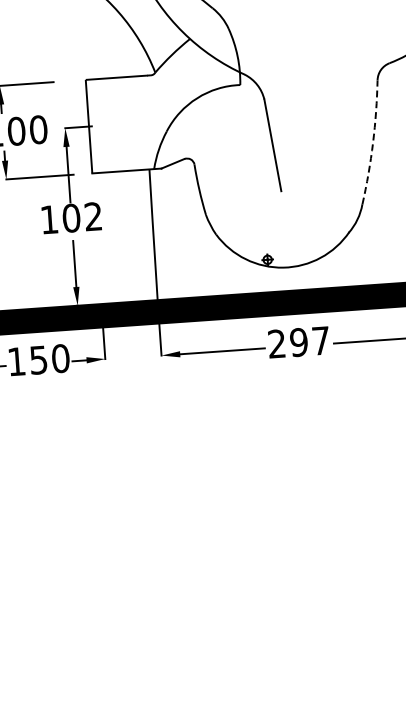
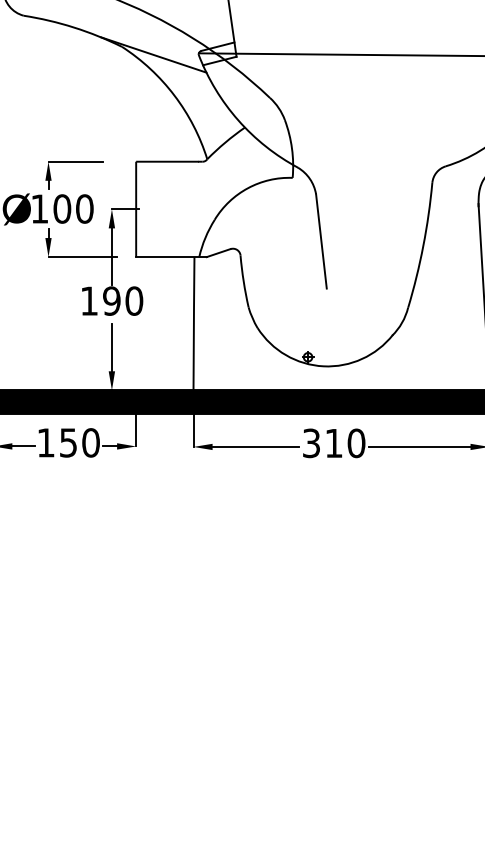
arc: (373, 142) -> (423, 245), dashed -> solid
text: (82, 216) -> (123, 300), 102 -> 190
text: (299, 342) -> (334, 443), 297 -> 310

